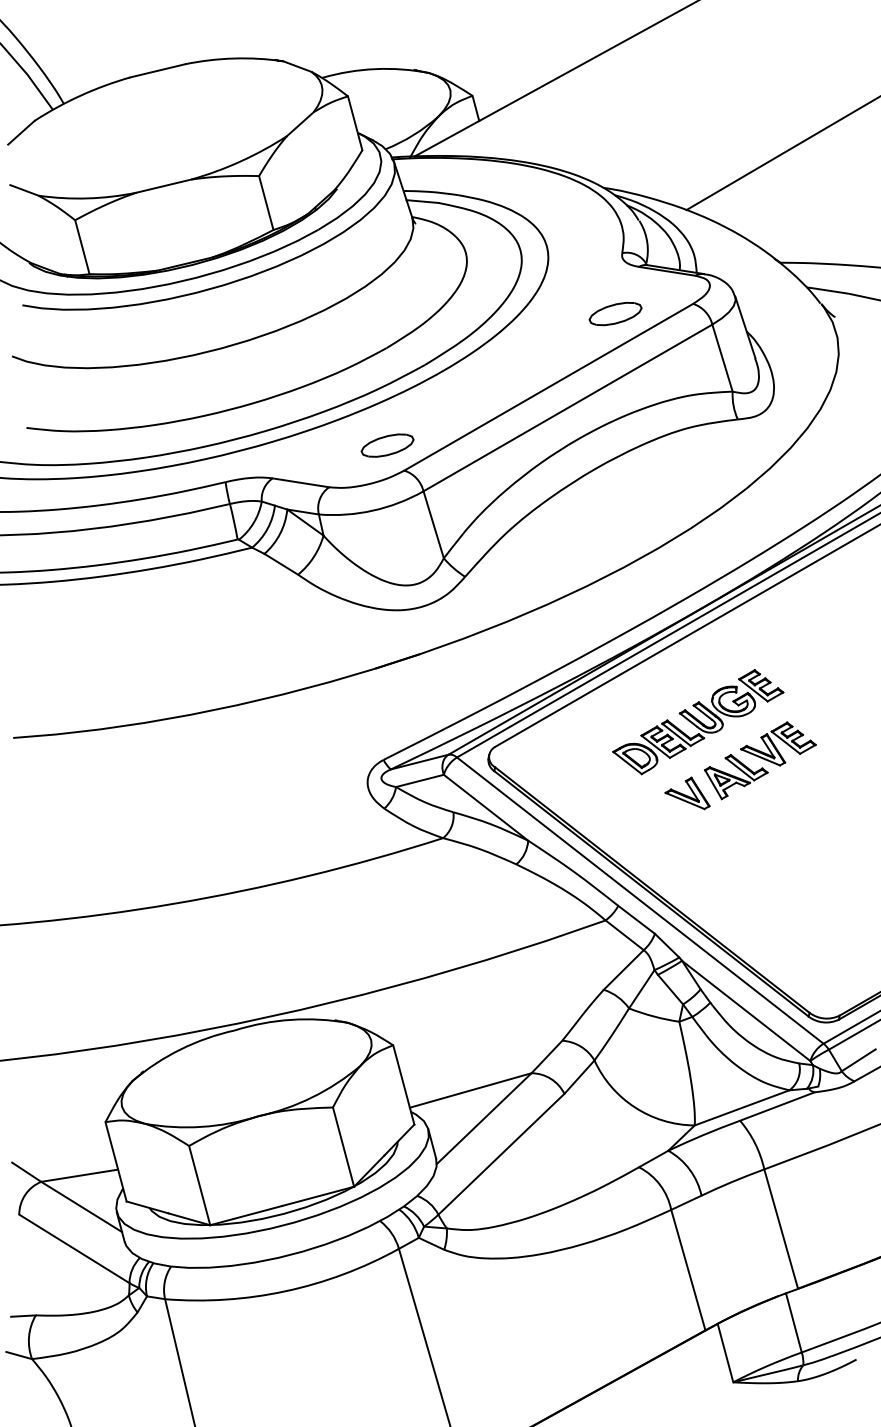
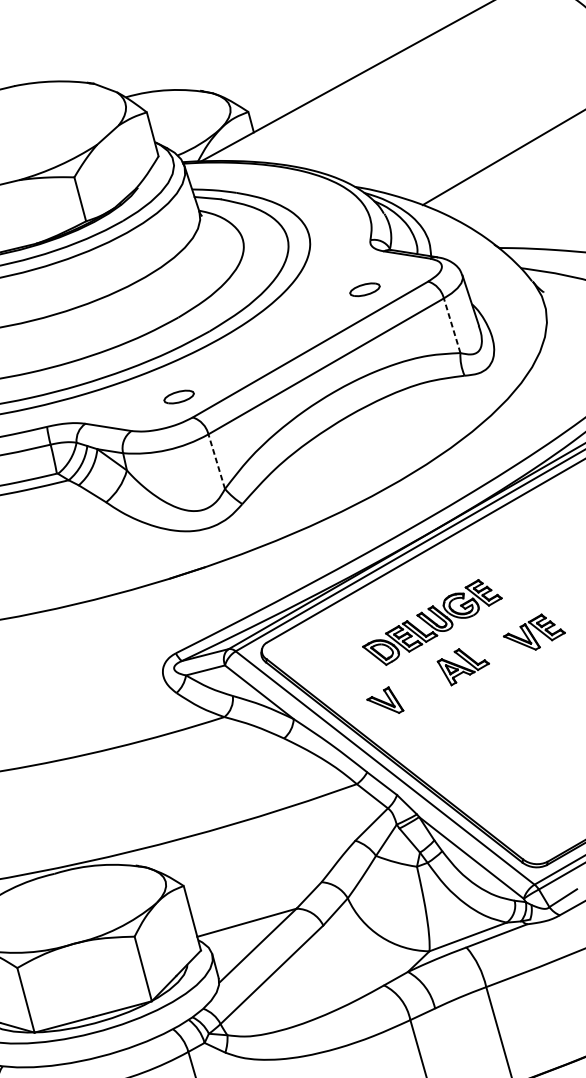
part: (615, 313) -> (364, 289), size x0.7
line: (722, 357) -> (452, 325), solid -> dashed
part: (387, 445) -> (179, 396), size x0.7
line: (433, 524) -> (216, 461), solid -> dashed
part: (778, 743) -> (534, 631), moved
part: (687, 793) -> (385, 700), moved

